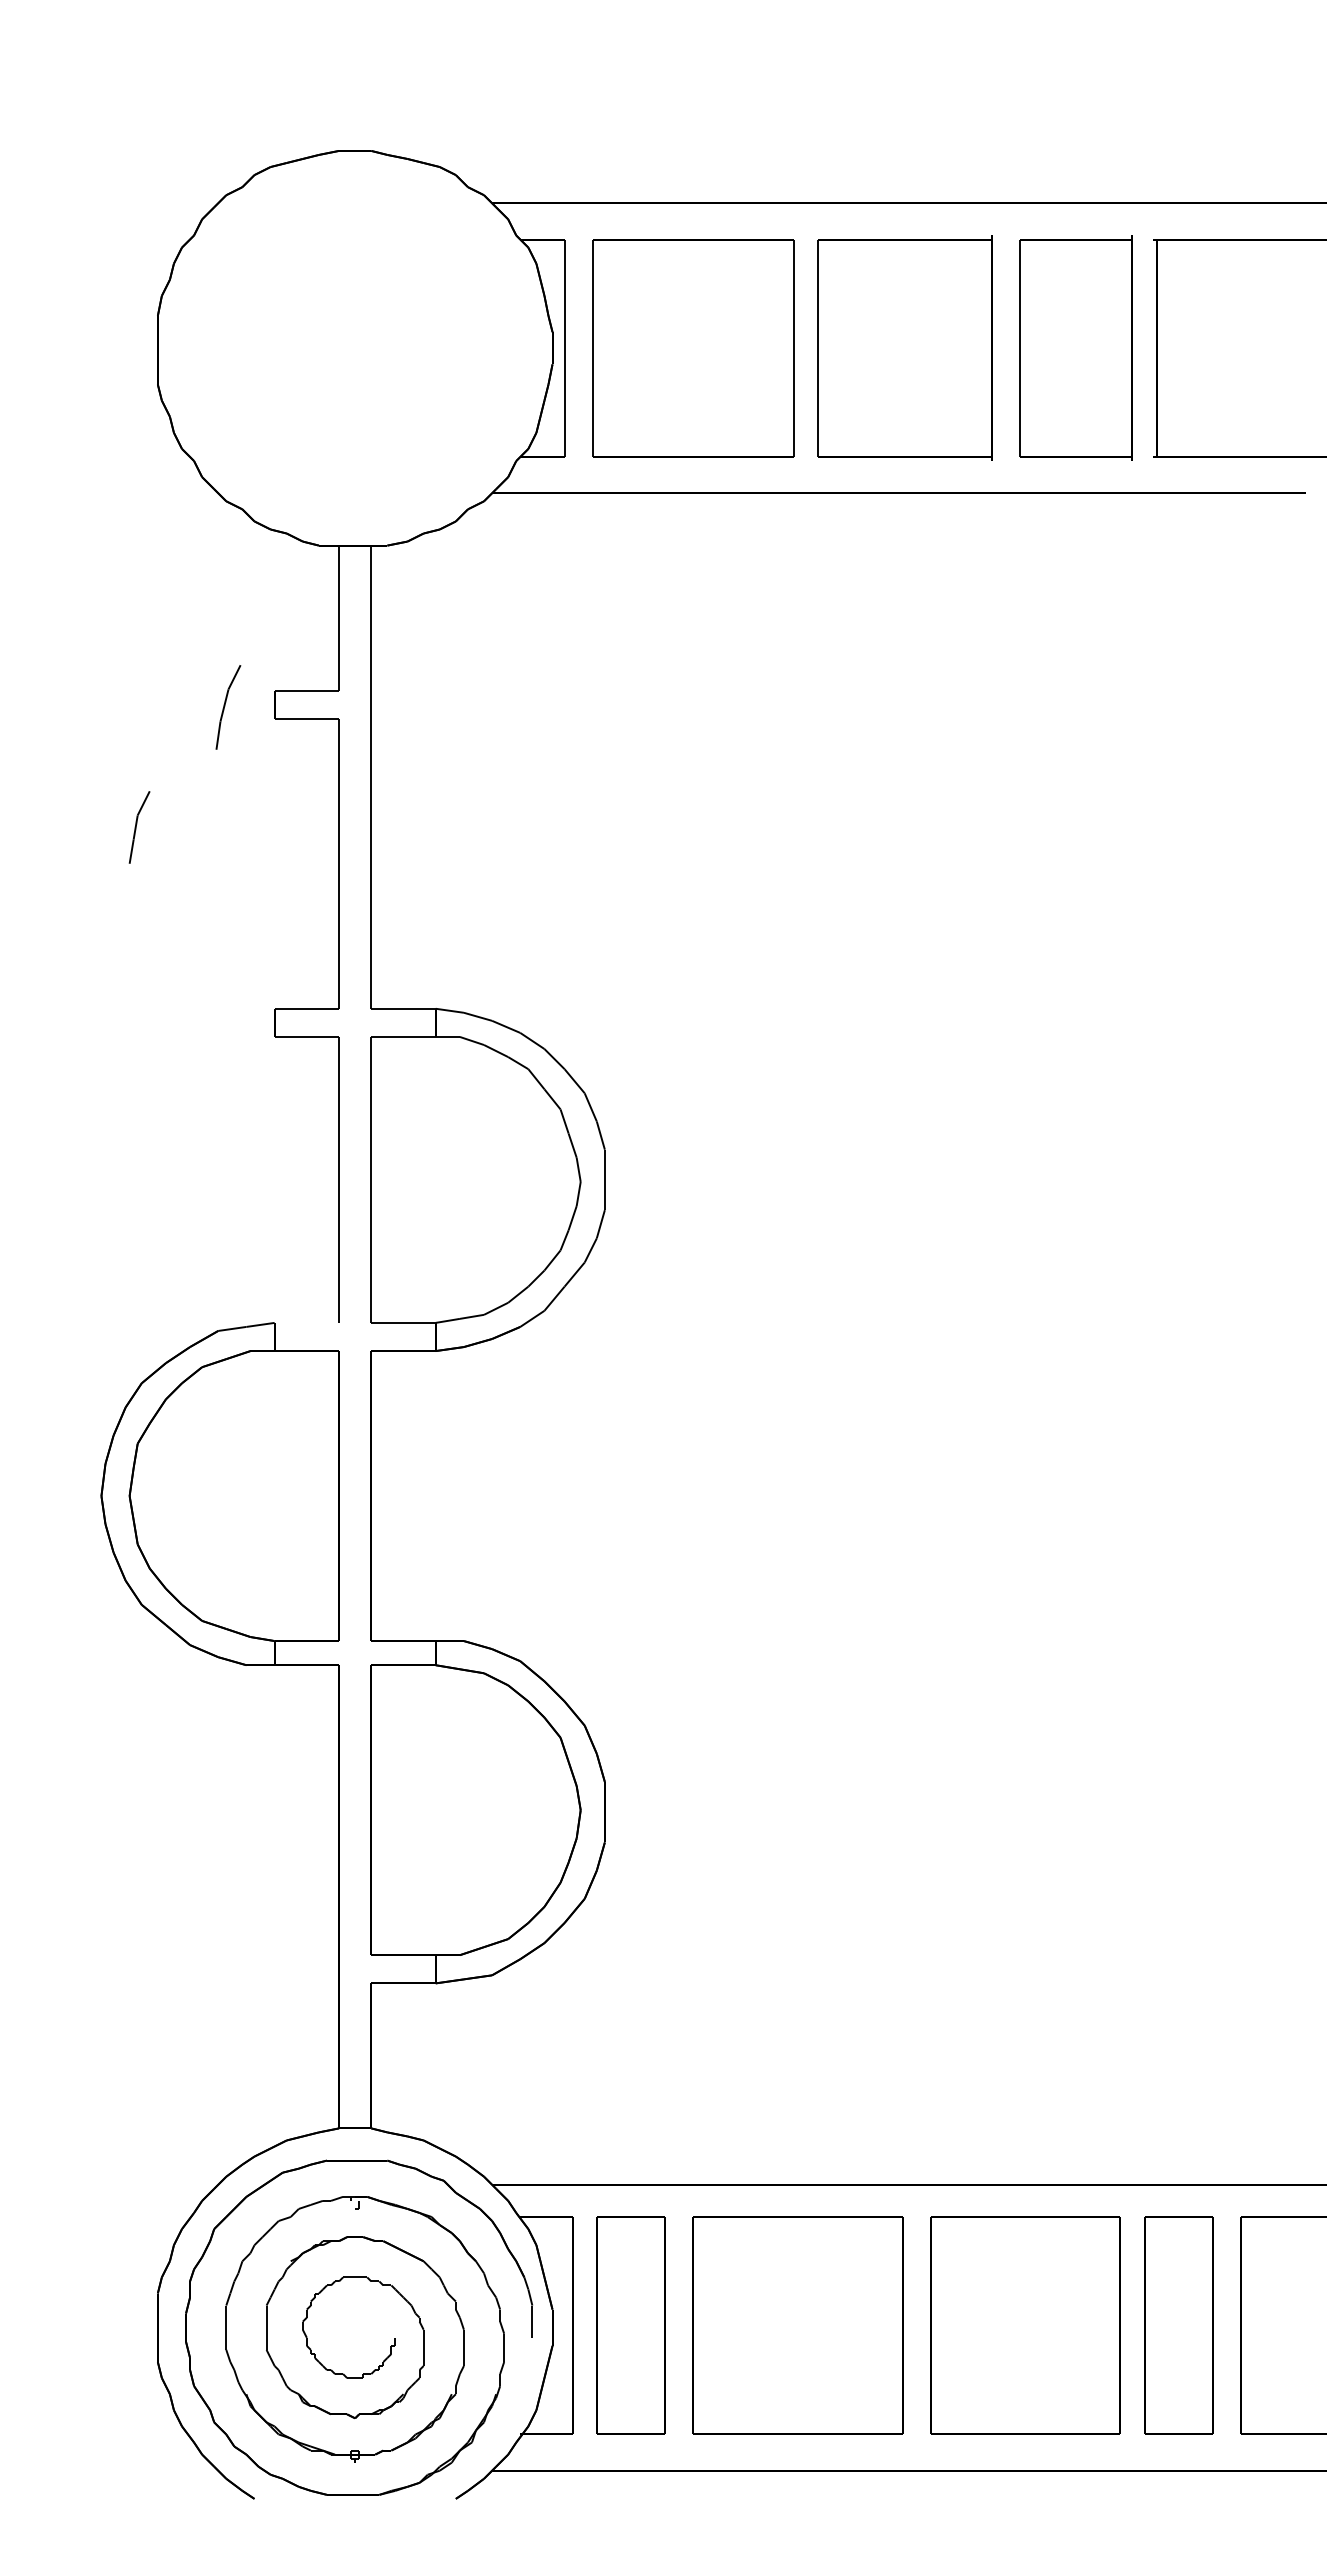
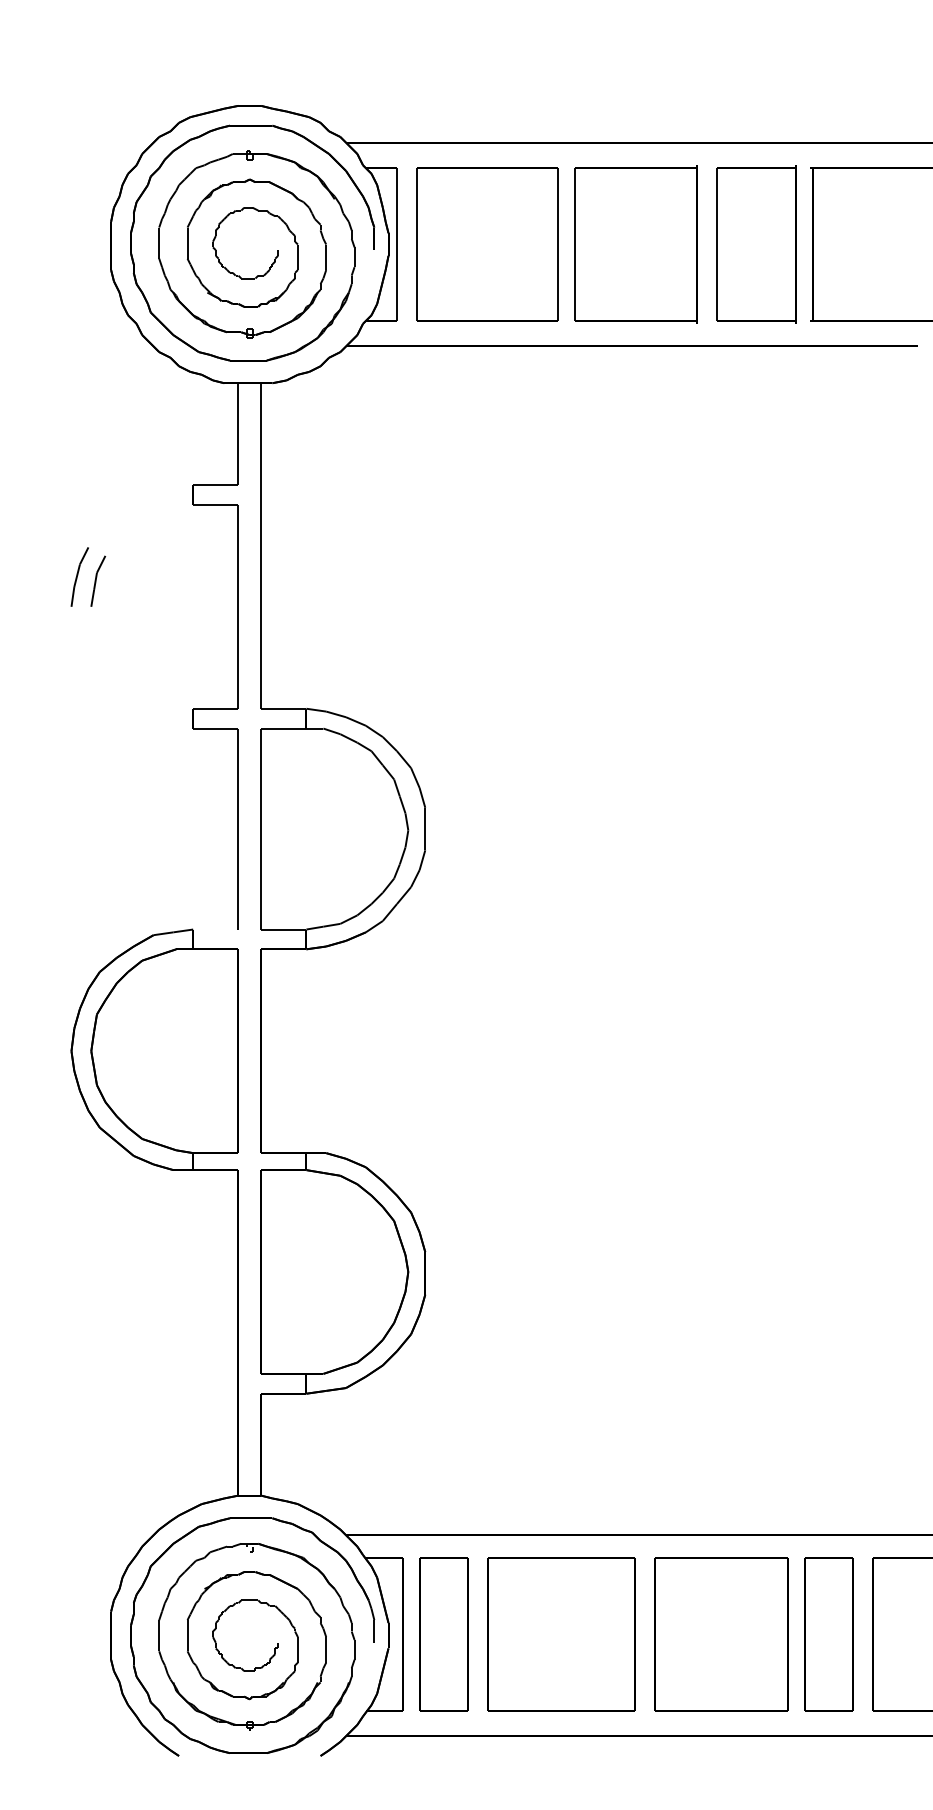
part: (394, 356) -> (277, 250), added
part: (228, 707) -> (79, 577), moved

